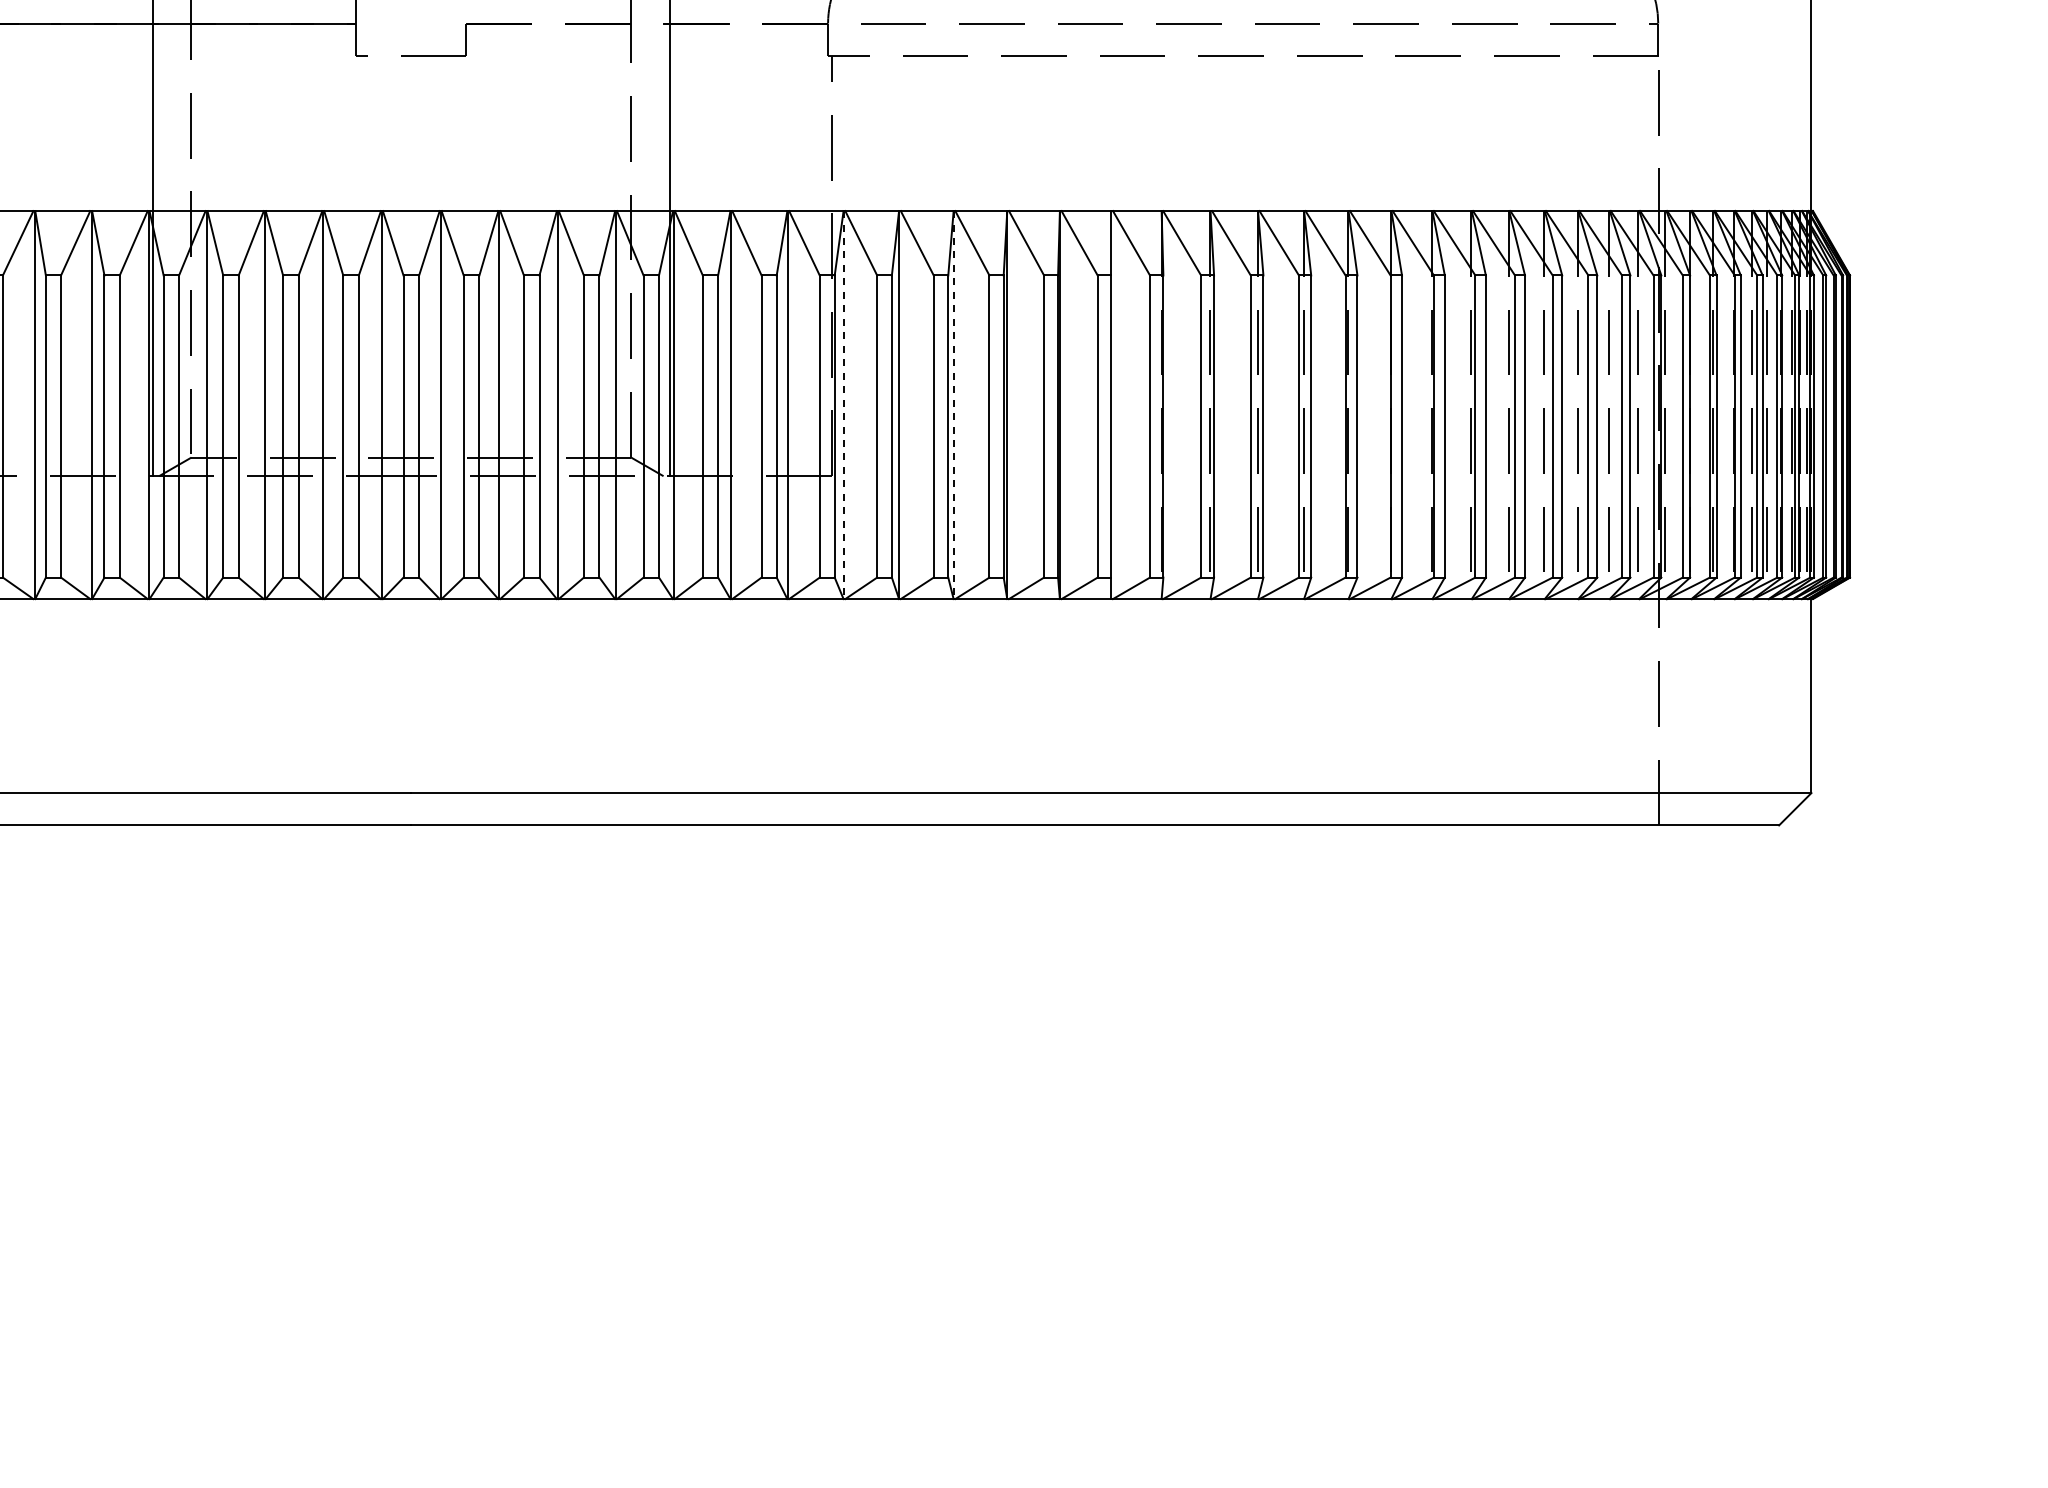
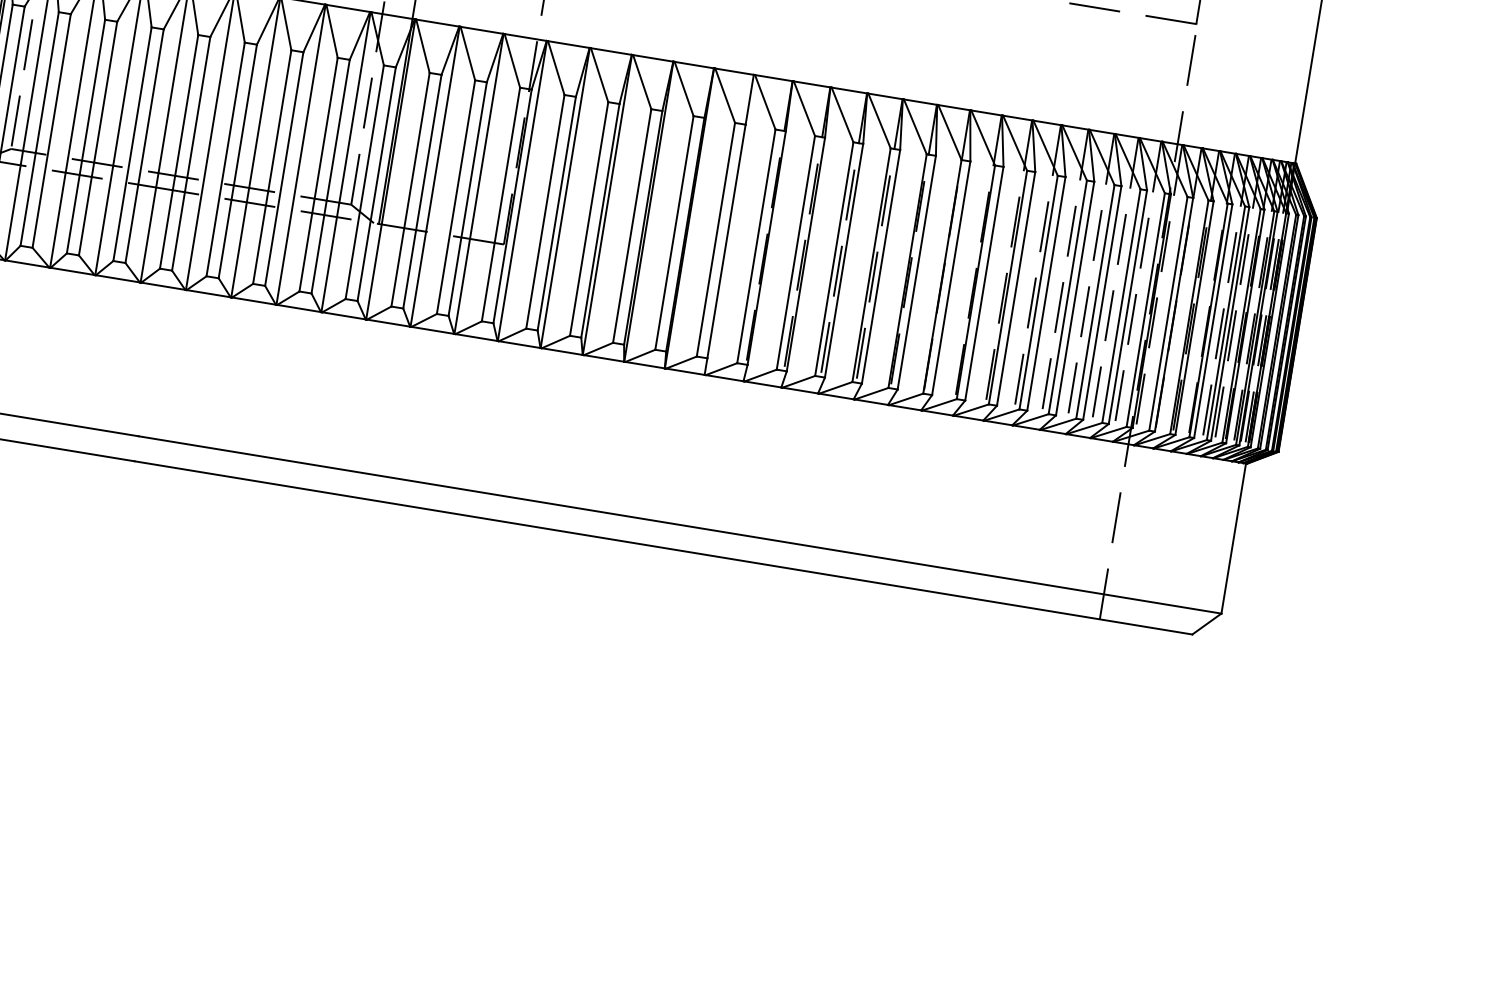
line: (843, 405) -> (522, 191), dashed -> solid
line: (953, 405) -> (607, 205), dashed -> solid

